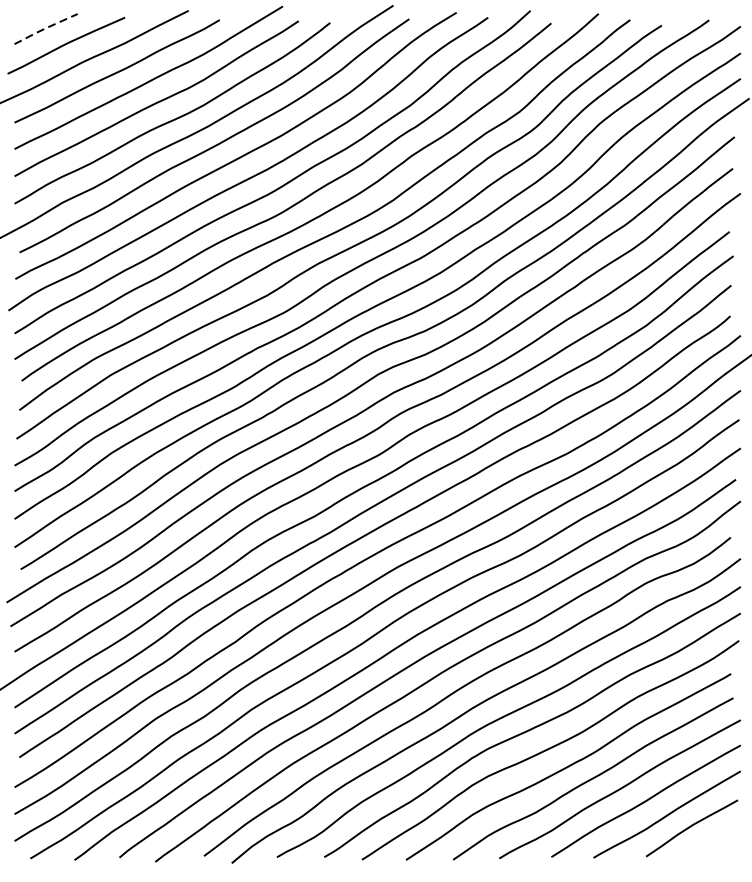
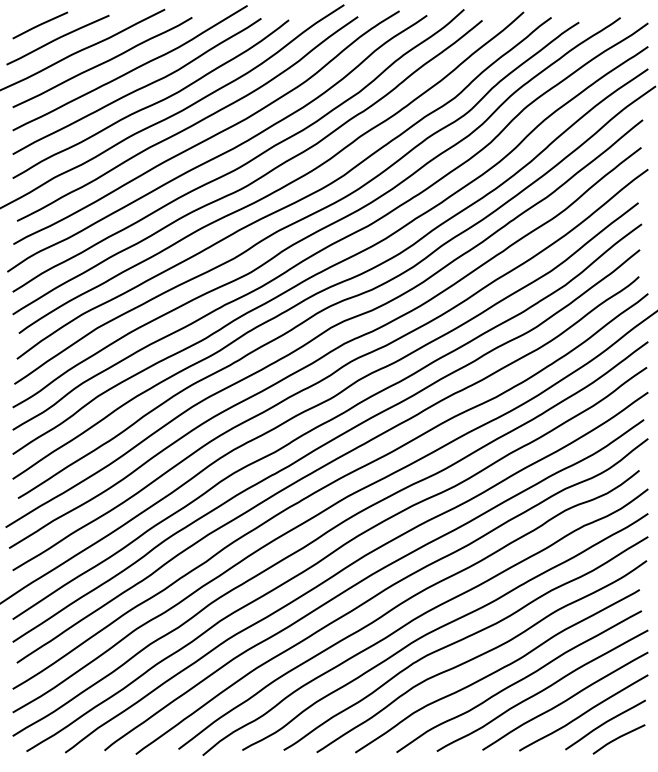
line: (46, 27) -> (40, 24), dashed -> solid
line: (706, 843) -> (618, 738), added

